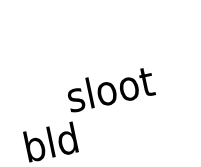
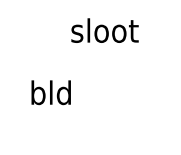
text: (109, 88) -> (104, 30), moved

